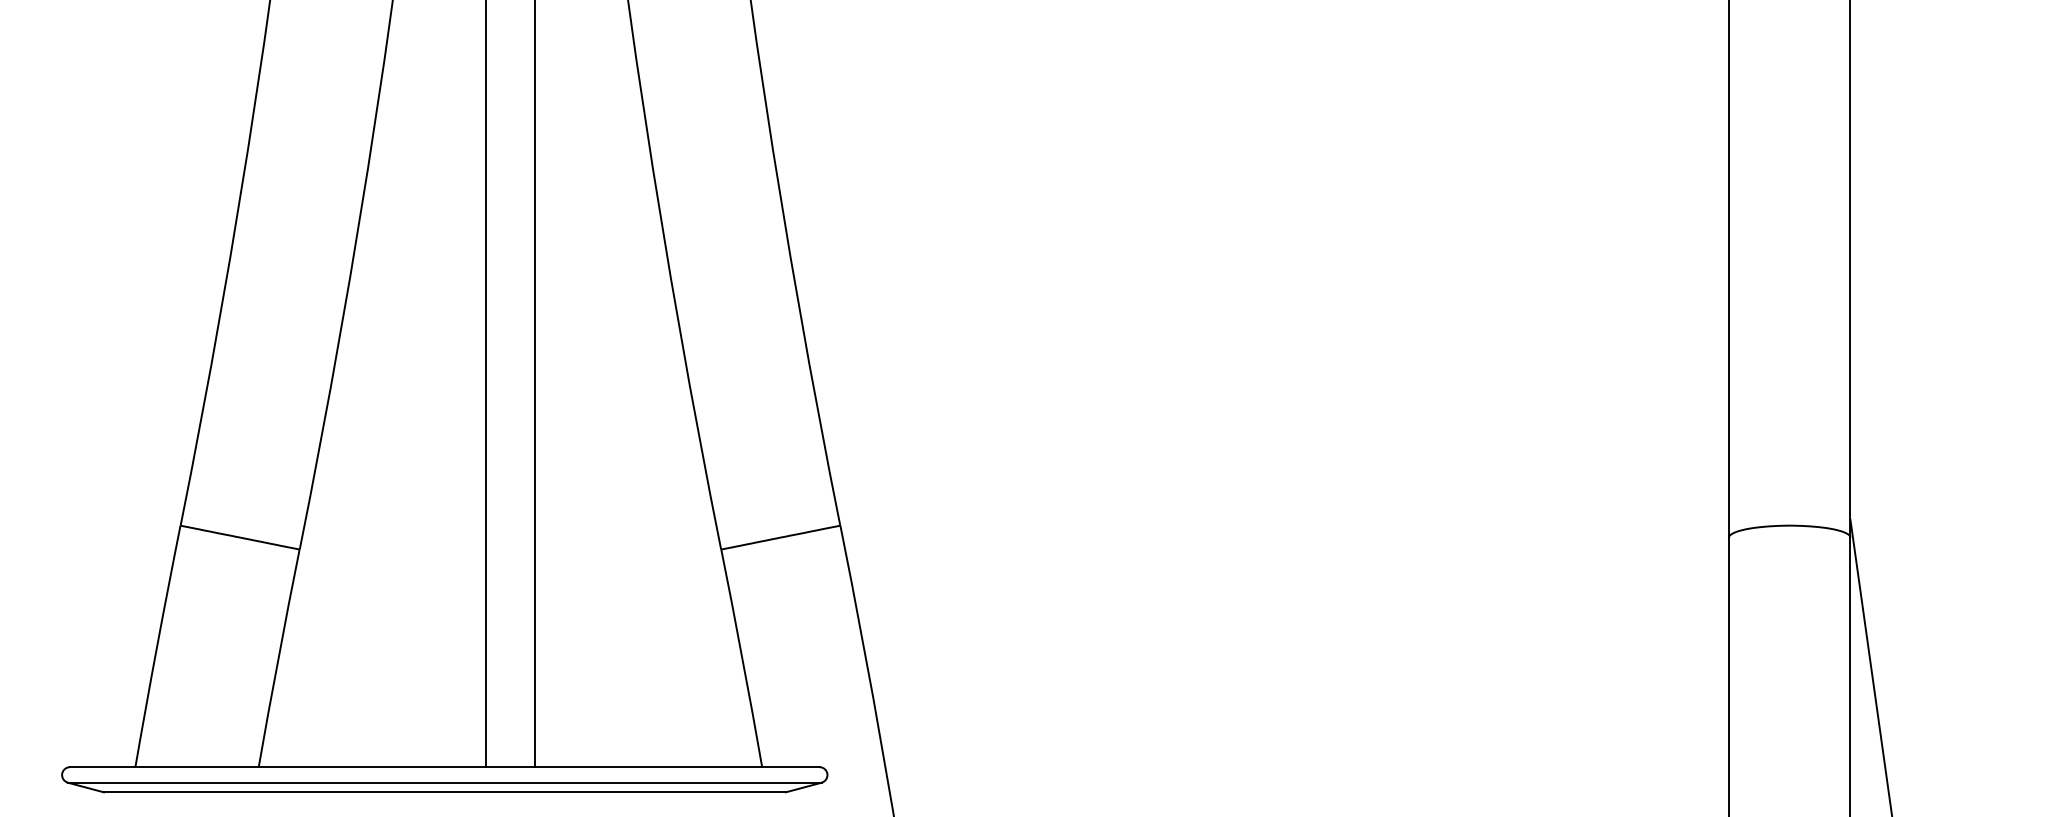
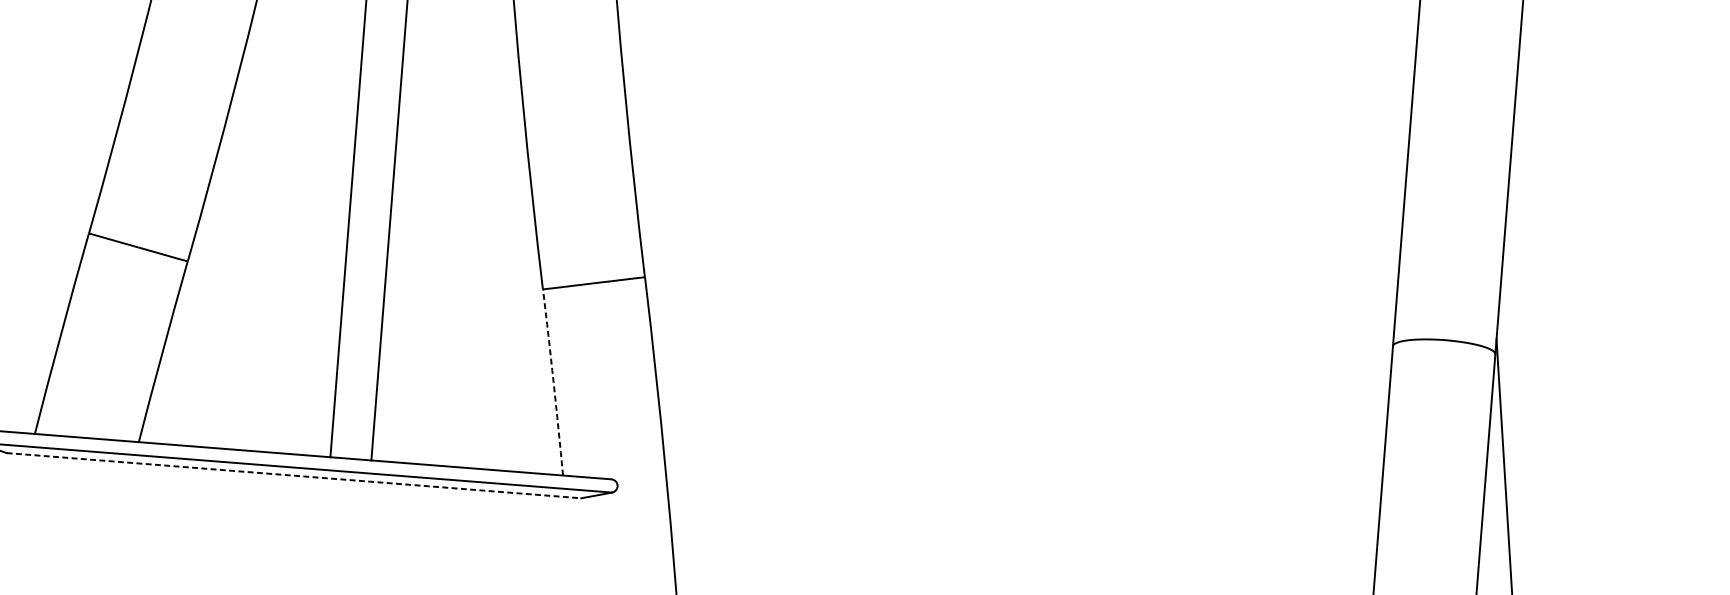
arc: (742, 658) -> (553, 382), solid -> dashed
line: (444, 792) -> (293, 475), solid -> dashed

